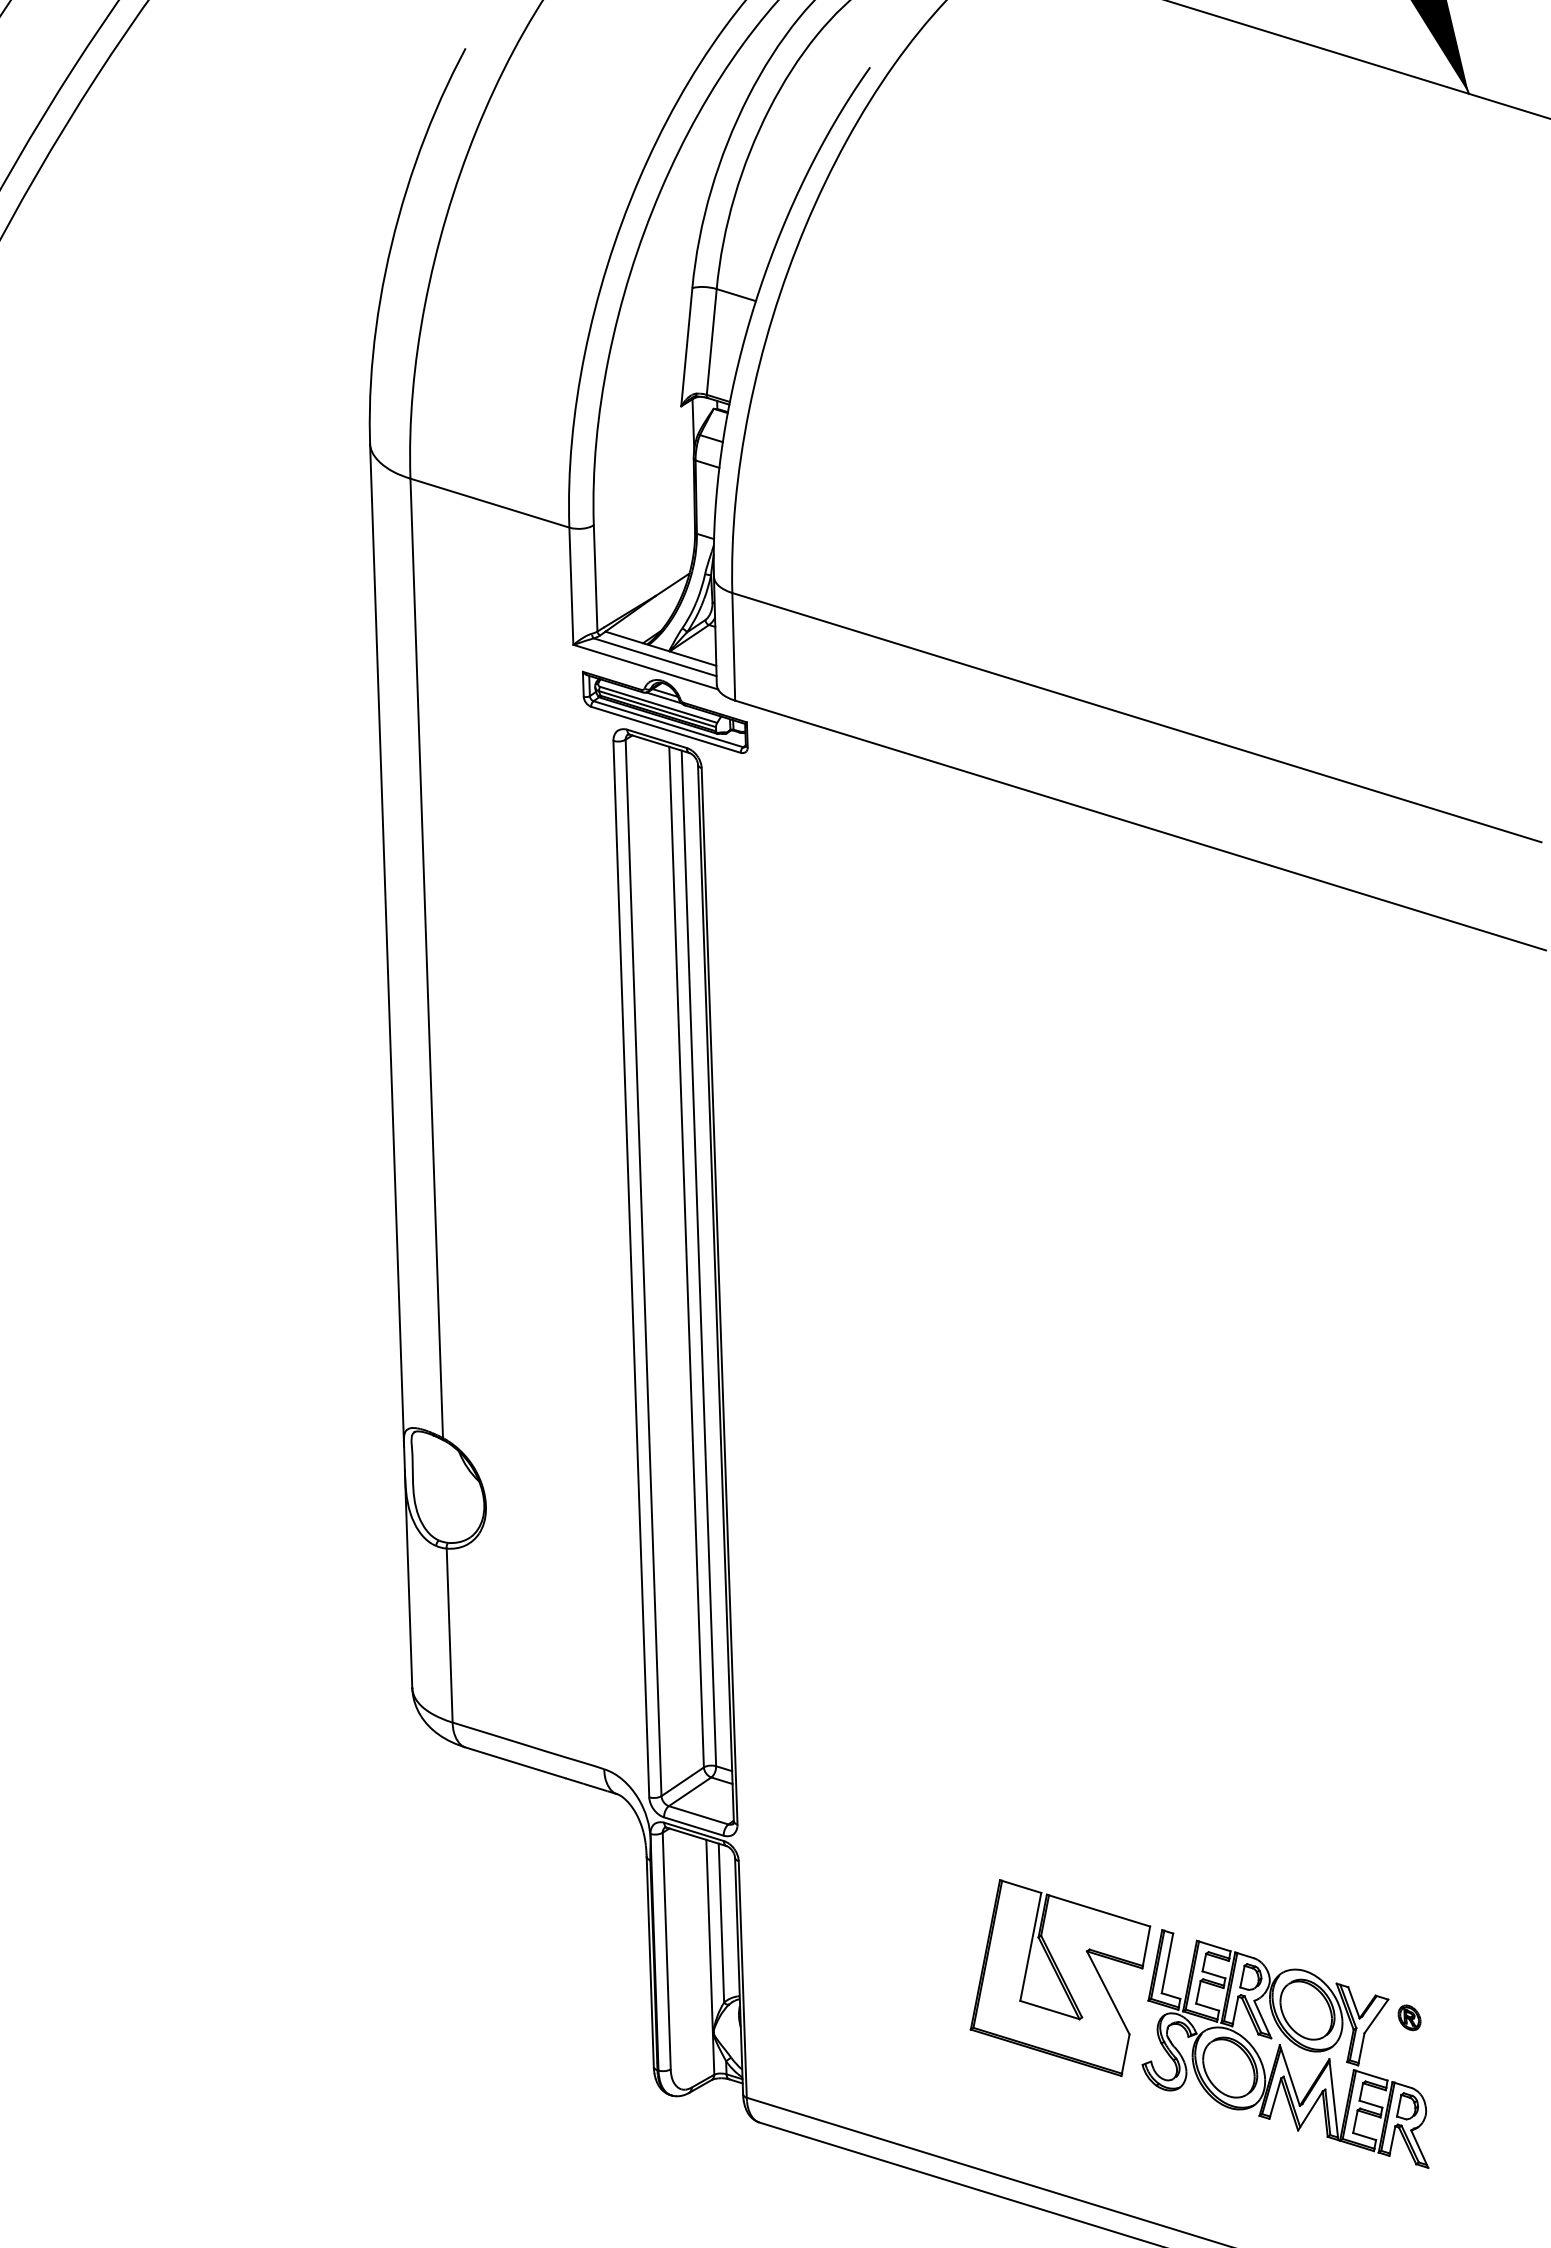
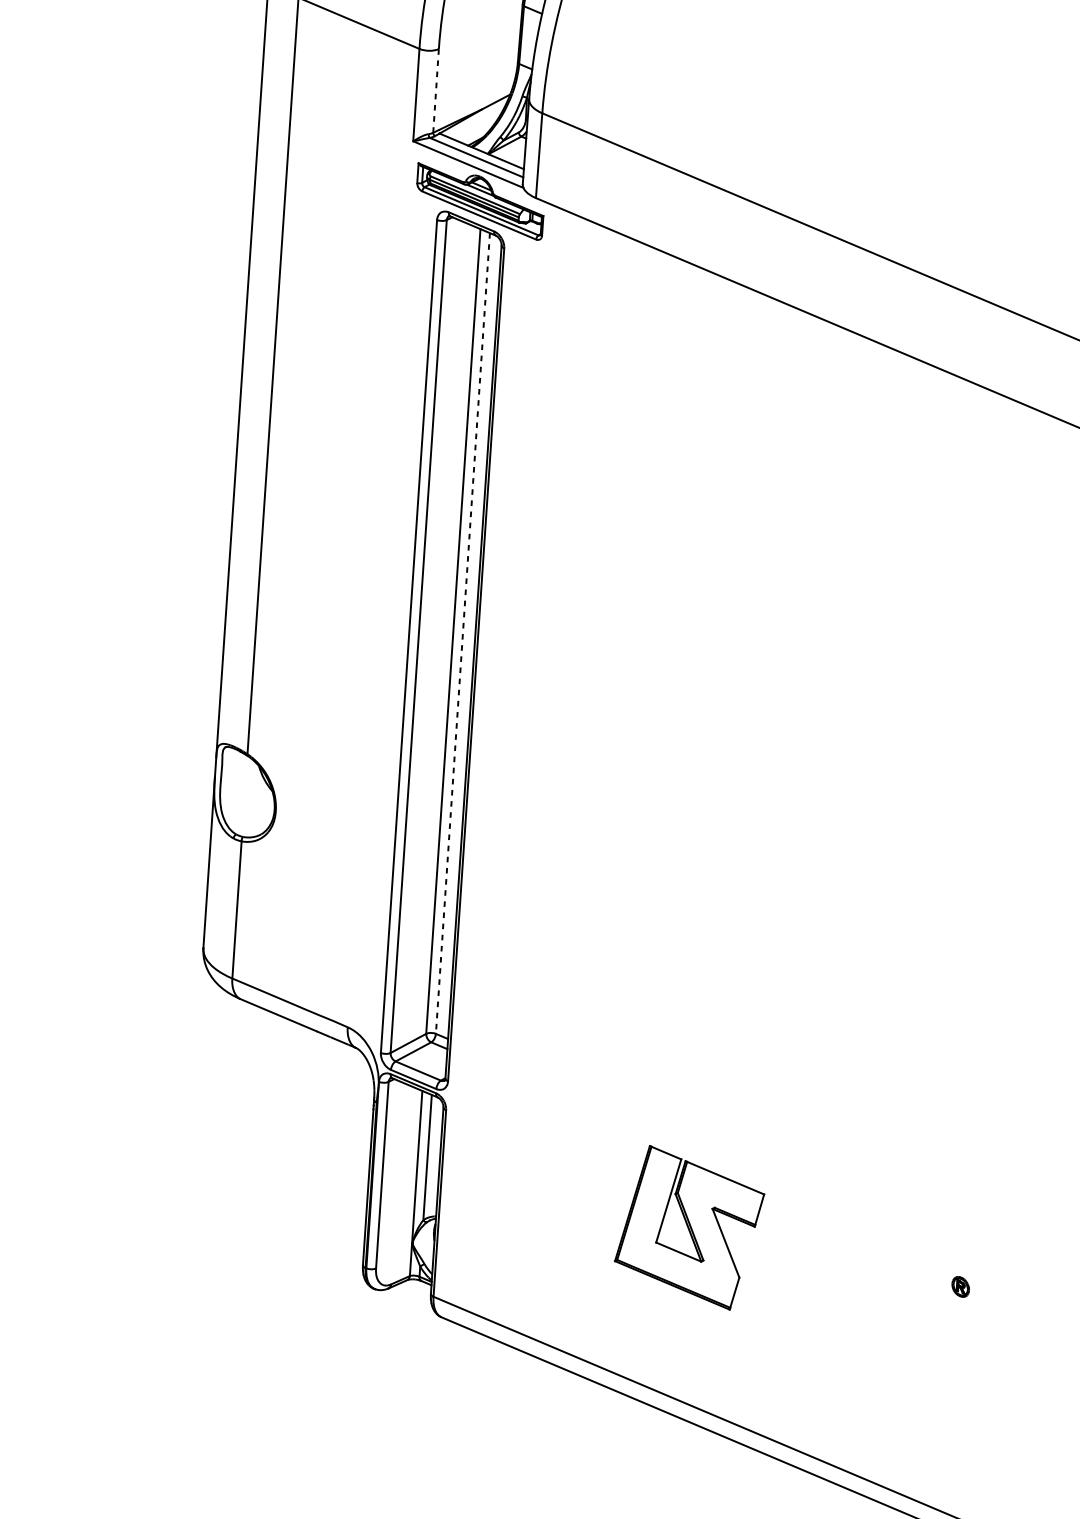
line: (595, 577) -> (436, 90), solid -> dashed
line: (698, 1258) -> (462, 633), solid -> dashed
part: (1285, 2048) -> (860, 1301), removed

